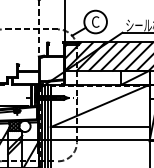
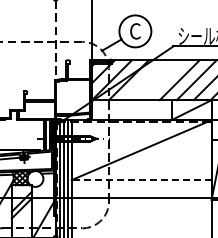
line: (102, 56) -> (145, 80), removed
line: (114, 56) -> (162, 80), removed
line: (99, 127) -> (141, 180), solid -> dashed

